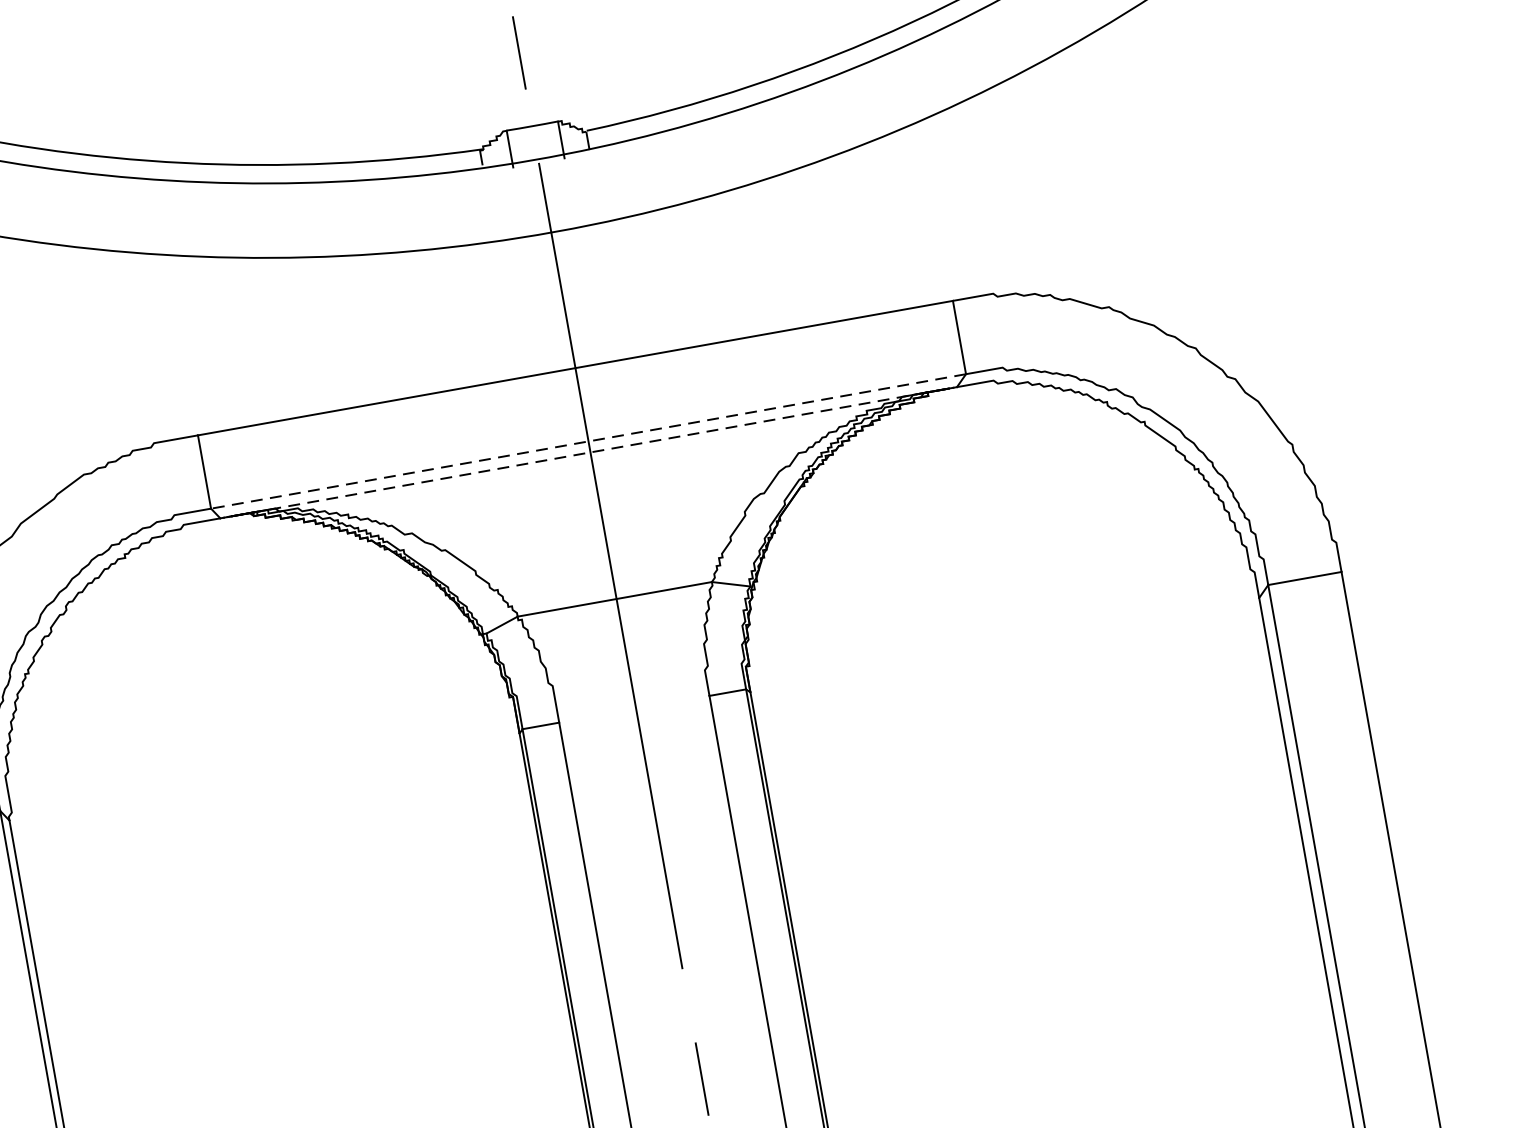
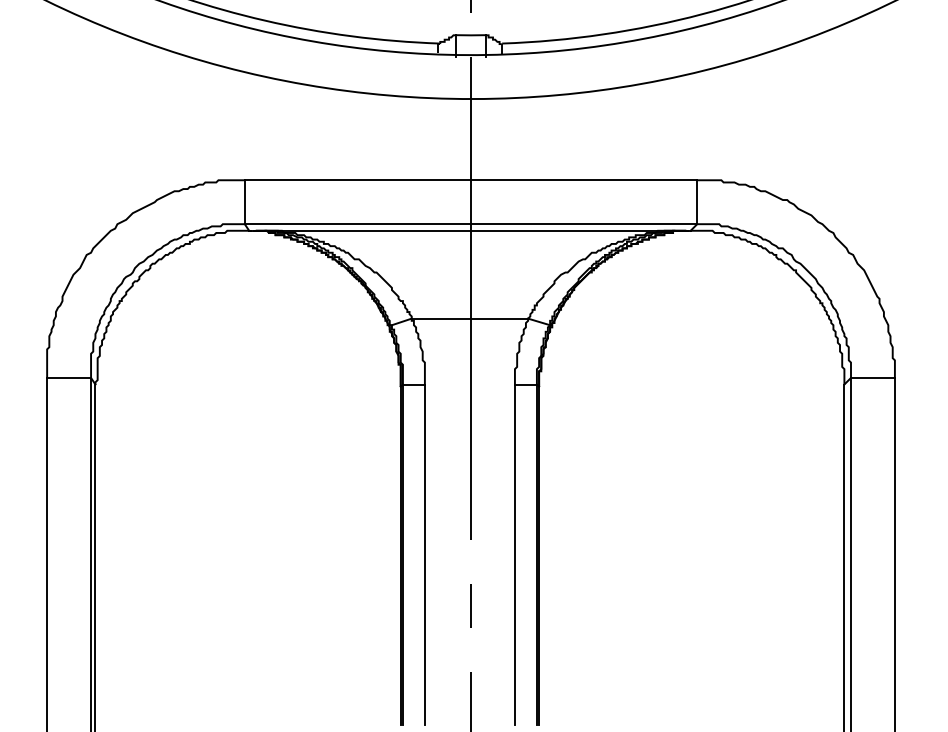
line: (587, 442) -> (470, 224), dashed -> solid
line: (591, 451) -> (471, 230), dashed -> solid

